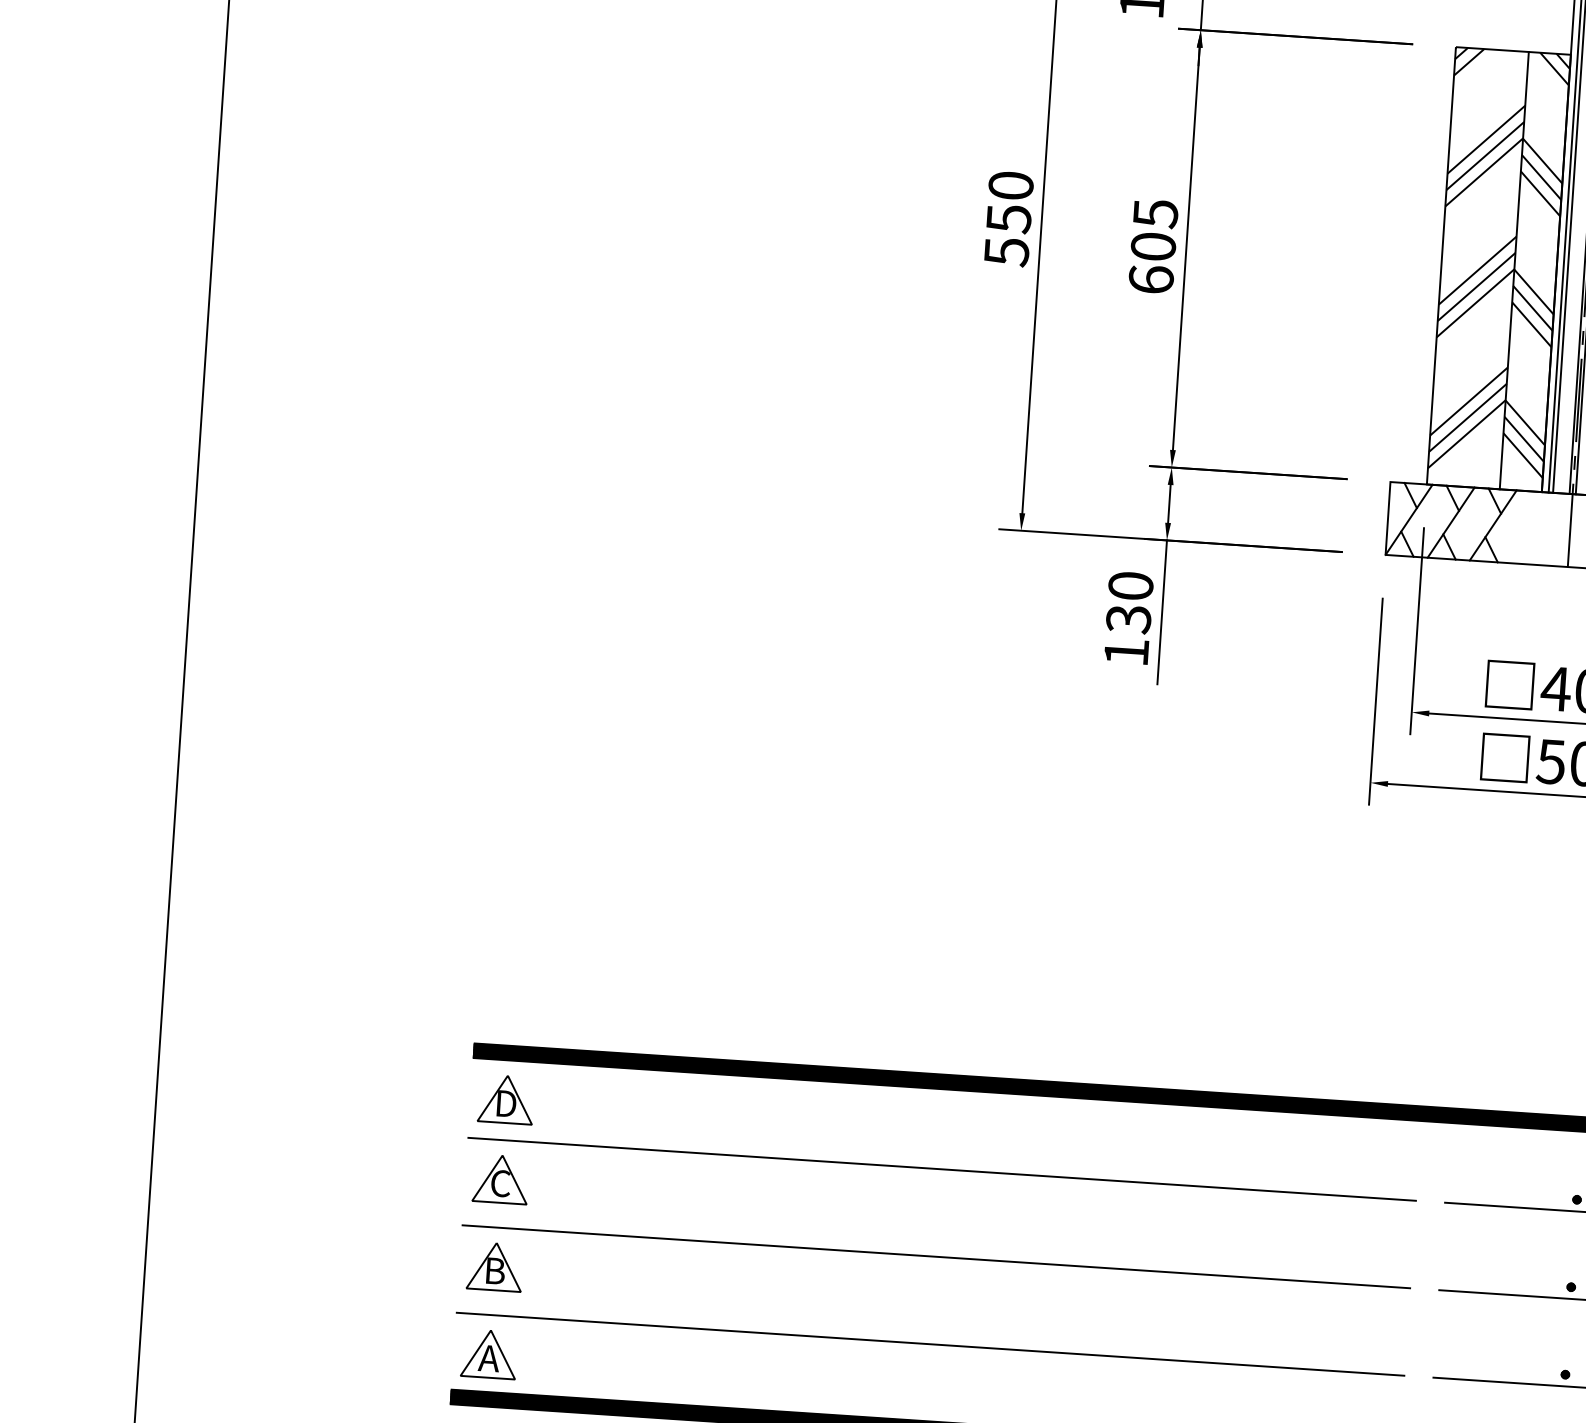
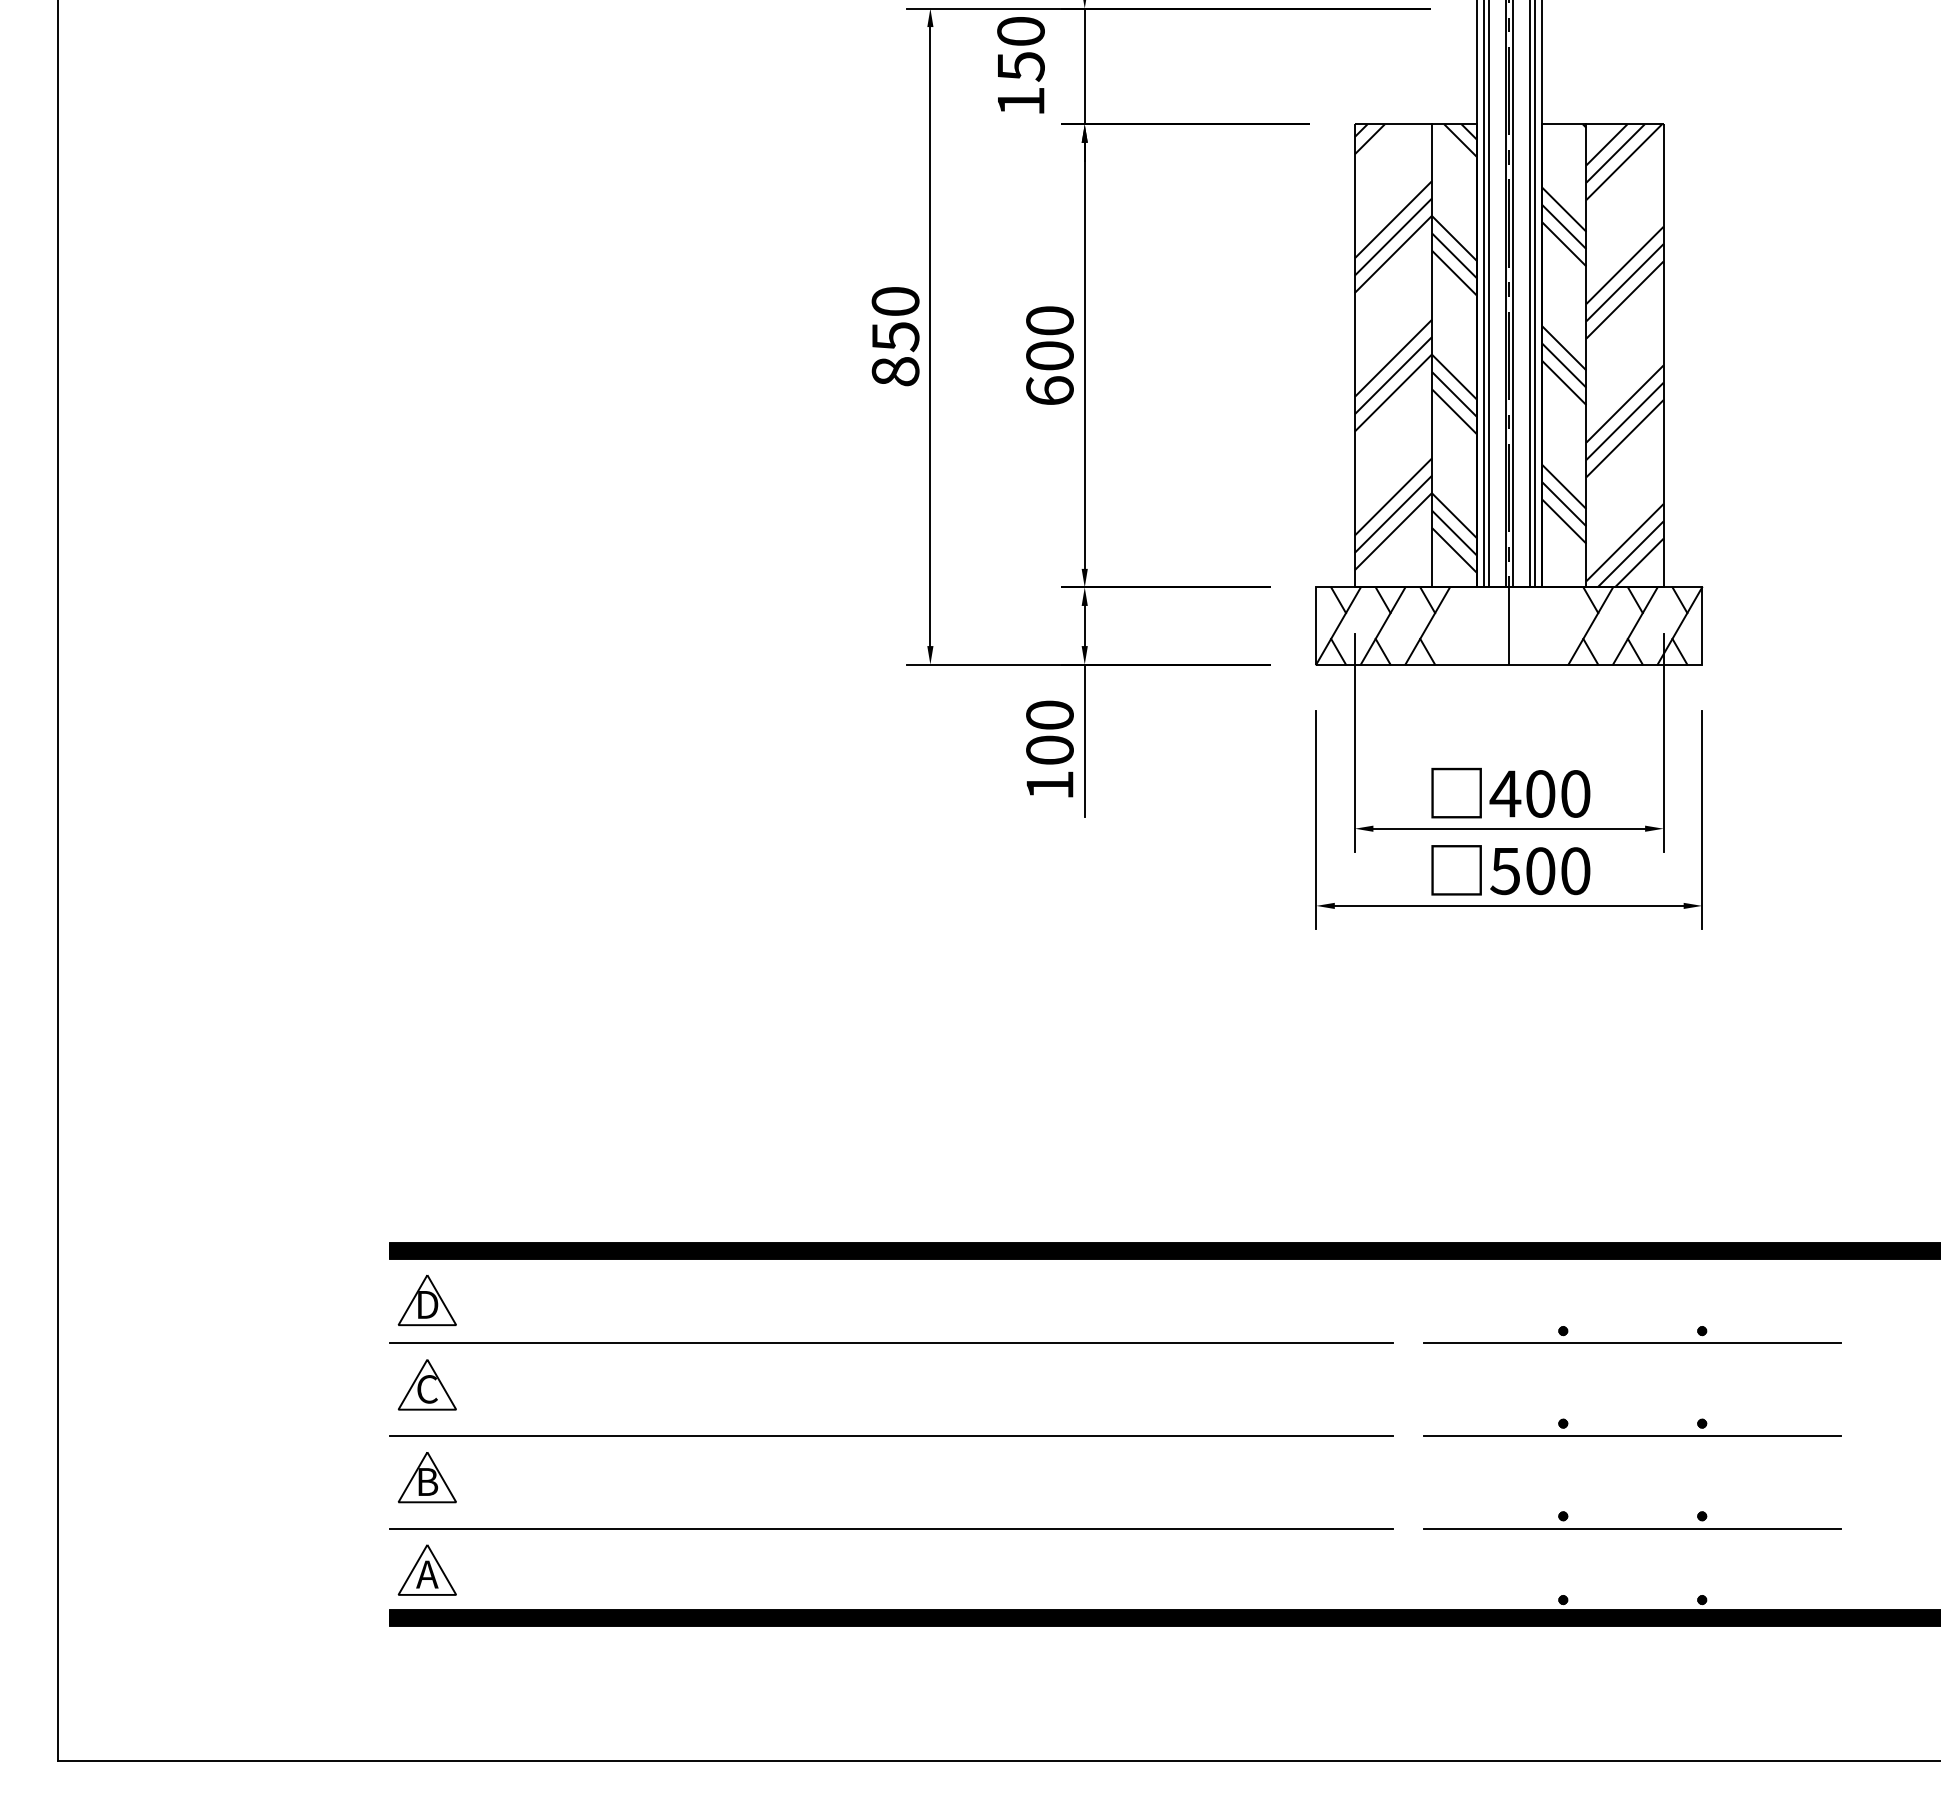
text: (1155, 214) -> (1049, 321), 605 -> 600
text: (1006, 252) -> (895, 372), 550 -> 850
text: (1128, 619) -> (1049, 750), 130 -> 100

